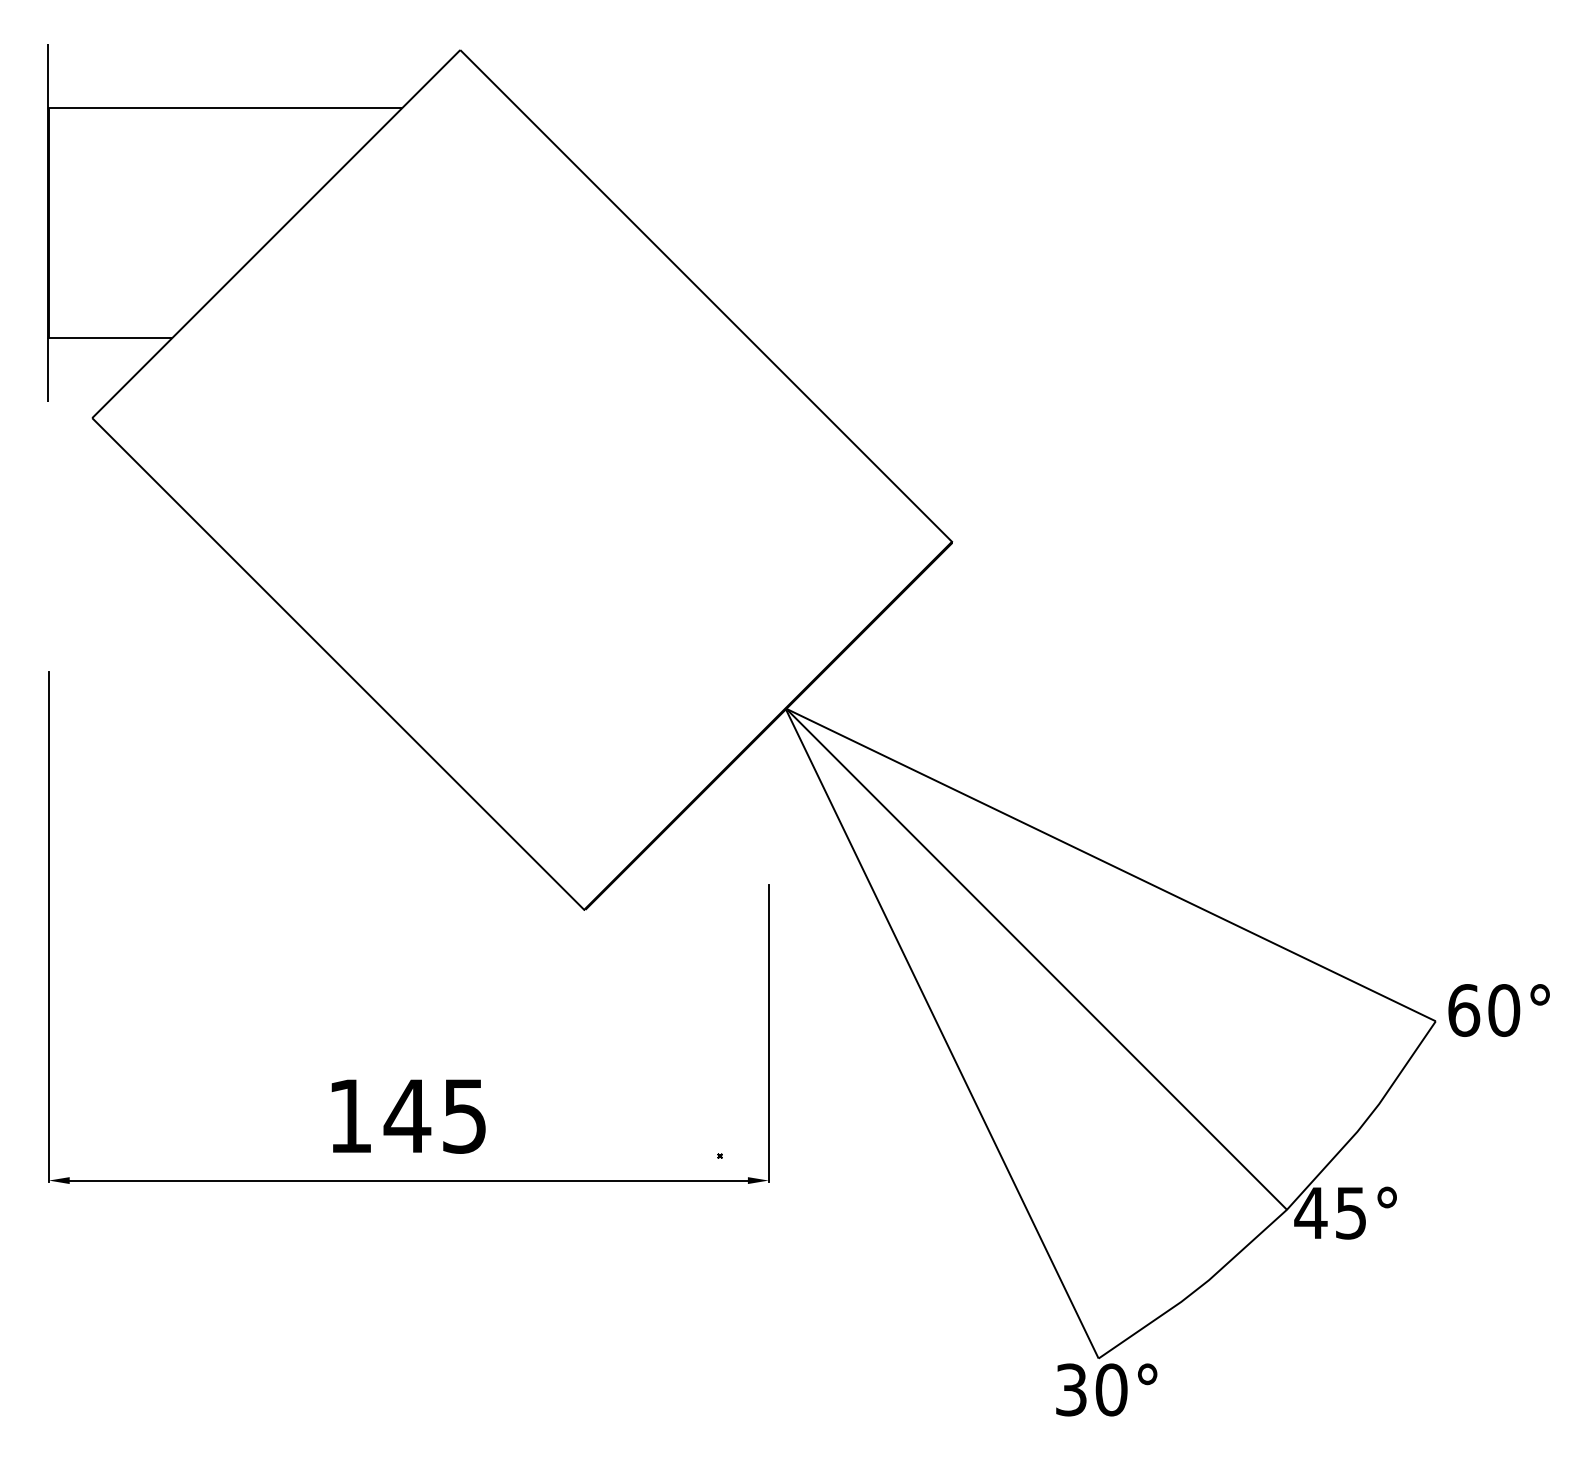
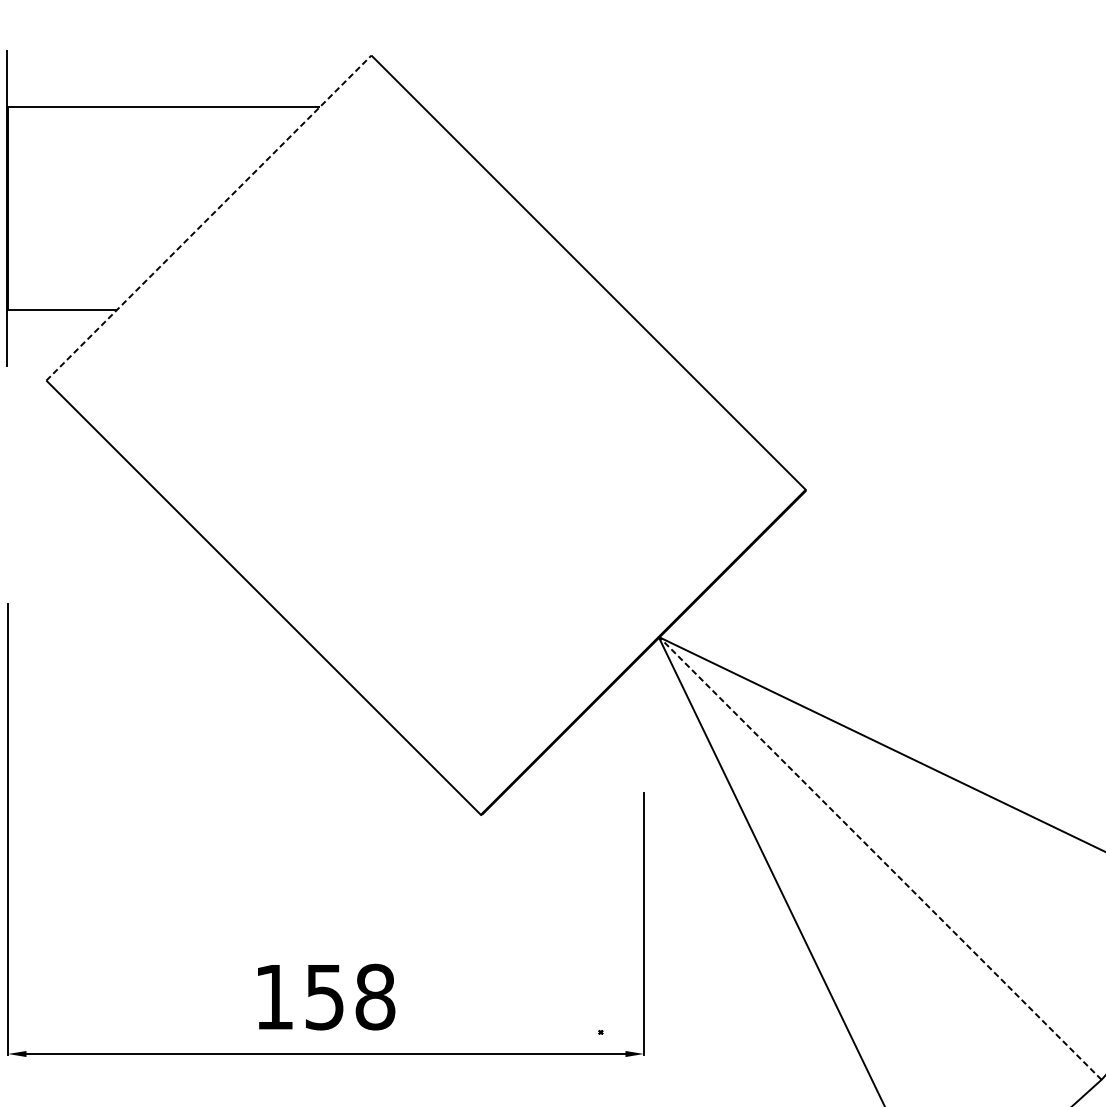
line: (276, 233) -> (209, 217), solid -> dashed
line: (1036, 959) -> (880, 858), solid -> dashed
text: (435, 1115) -> (349, 996), 145 -> 158

